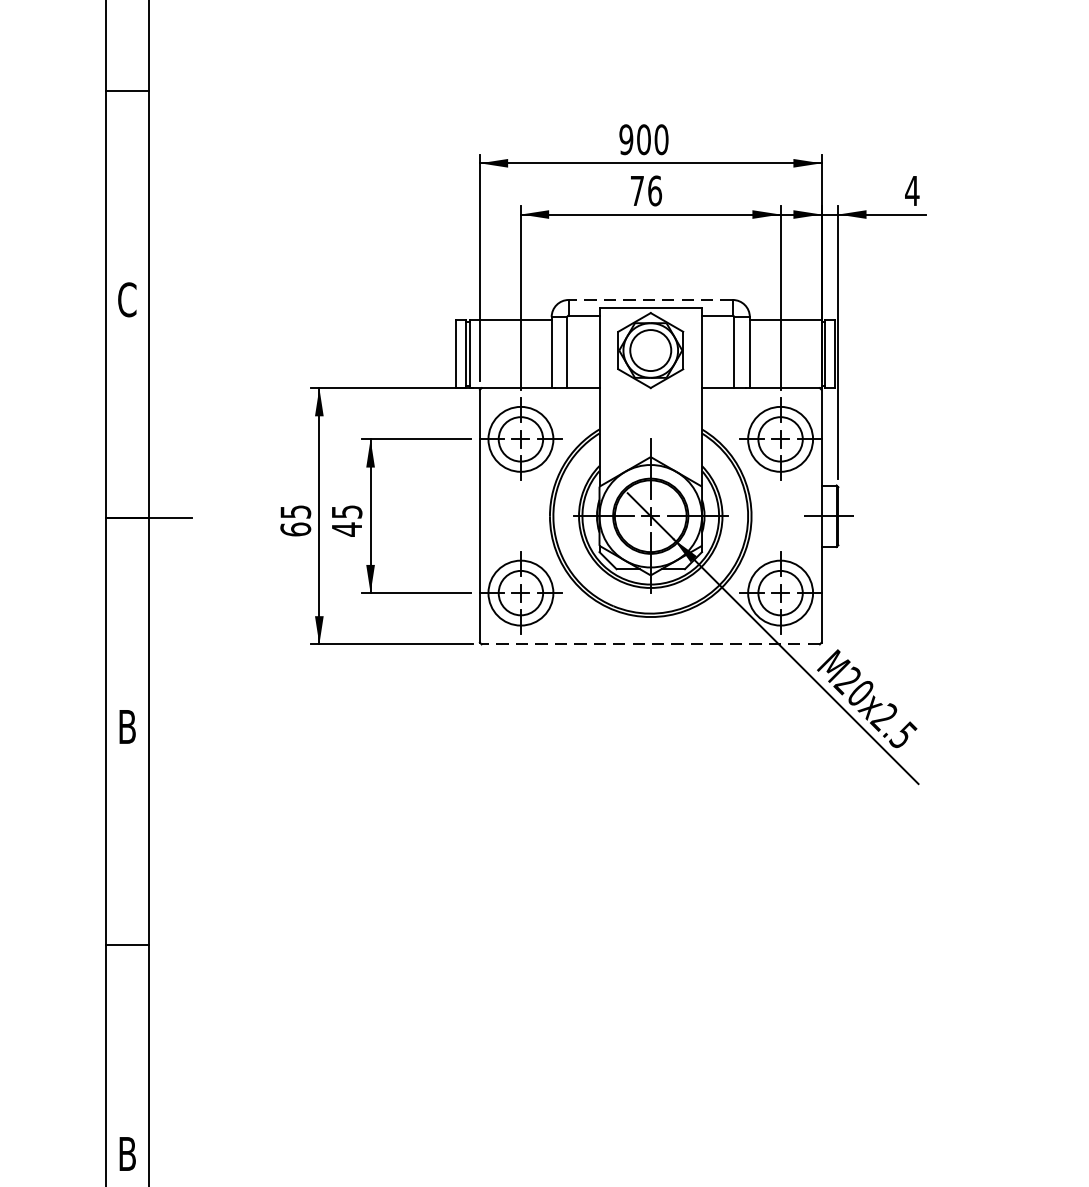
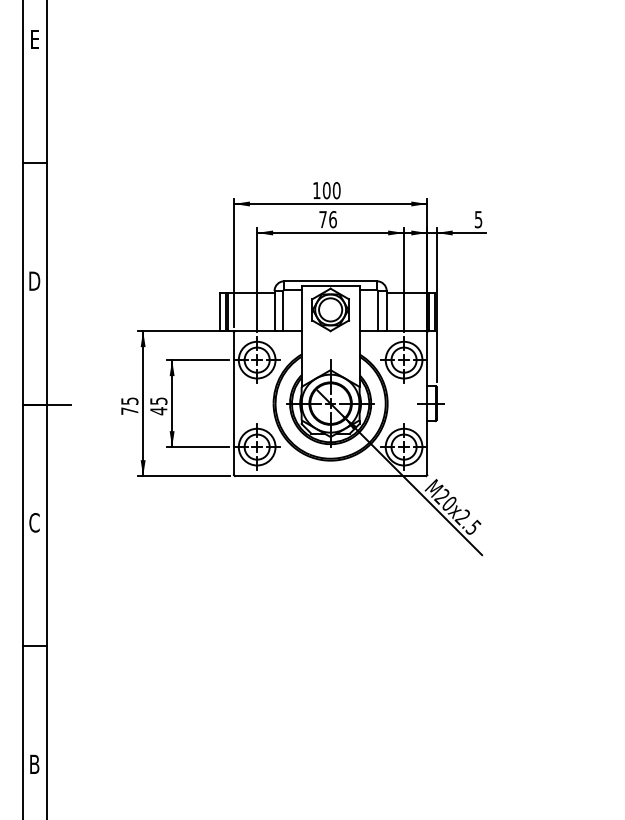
text: (625, 139) -> (316, 190), 900 -> 100
text: (912, 190) -> (478, 219), 4 -> 5
text: (127, 300) -> (34, 281), C -> D
line: (650, 300) -> (330, 281), dashed -> solid
text: (295, 528) -> (129, 410), 65 -> 75
line: (650, 645) -> (330, 476), dashed -> solid
text: (127, 726) -> (34, 522), B -> C

